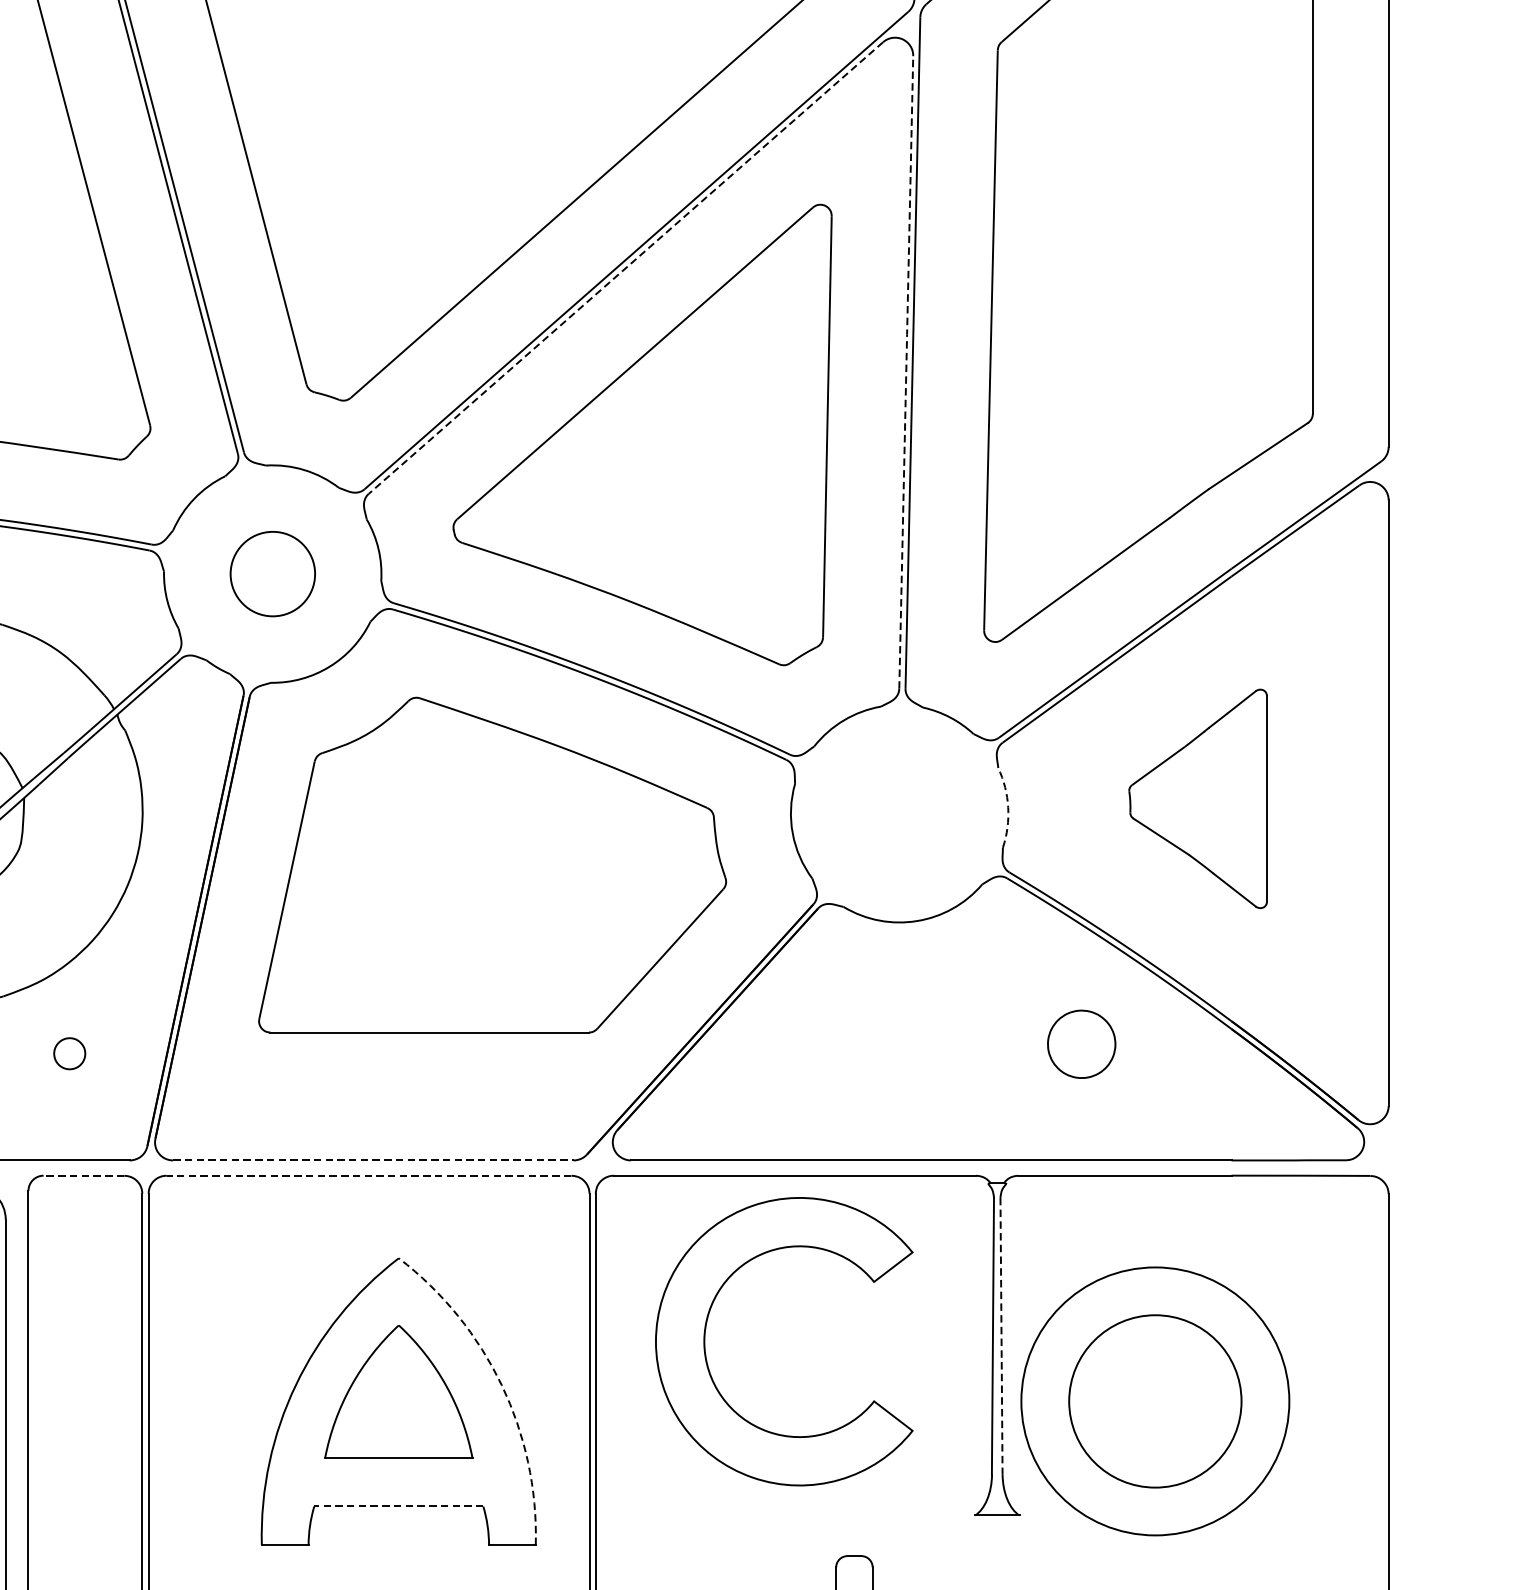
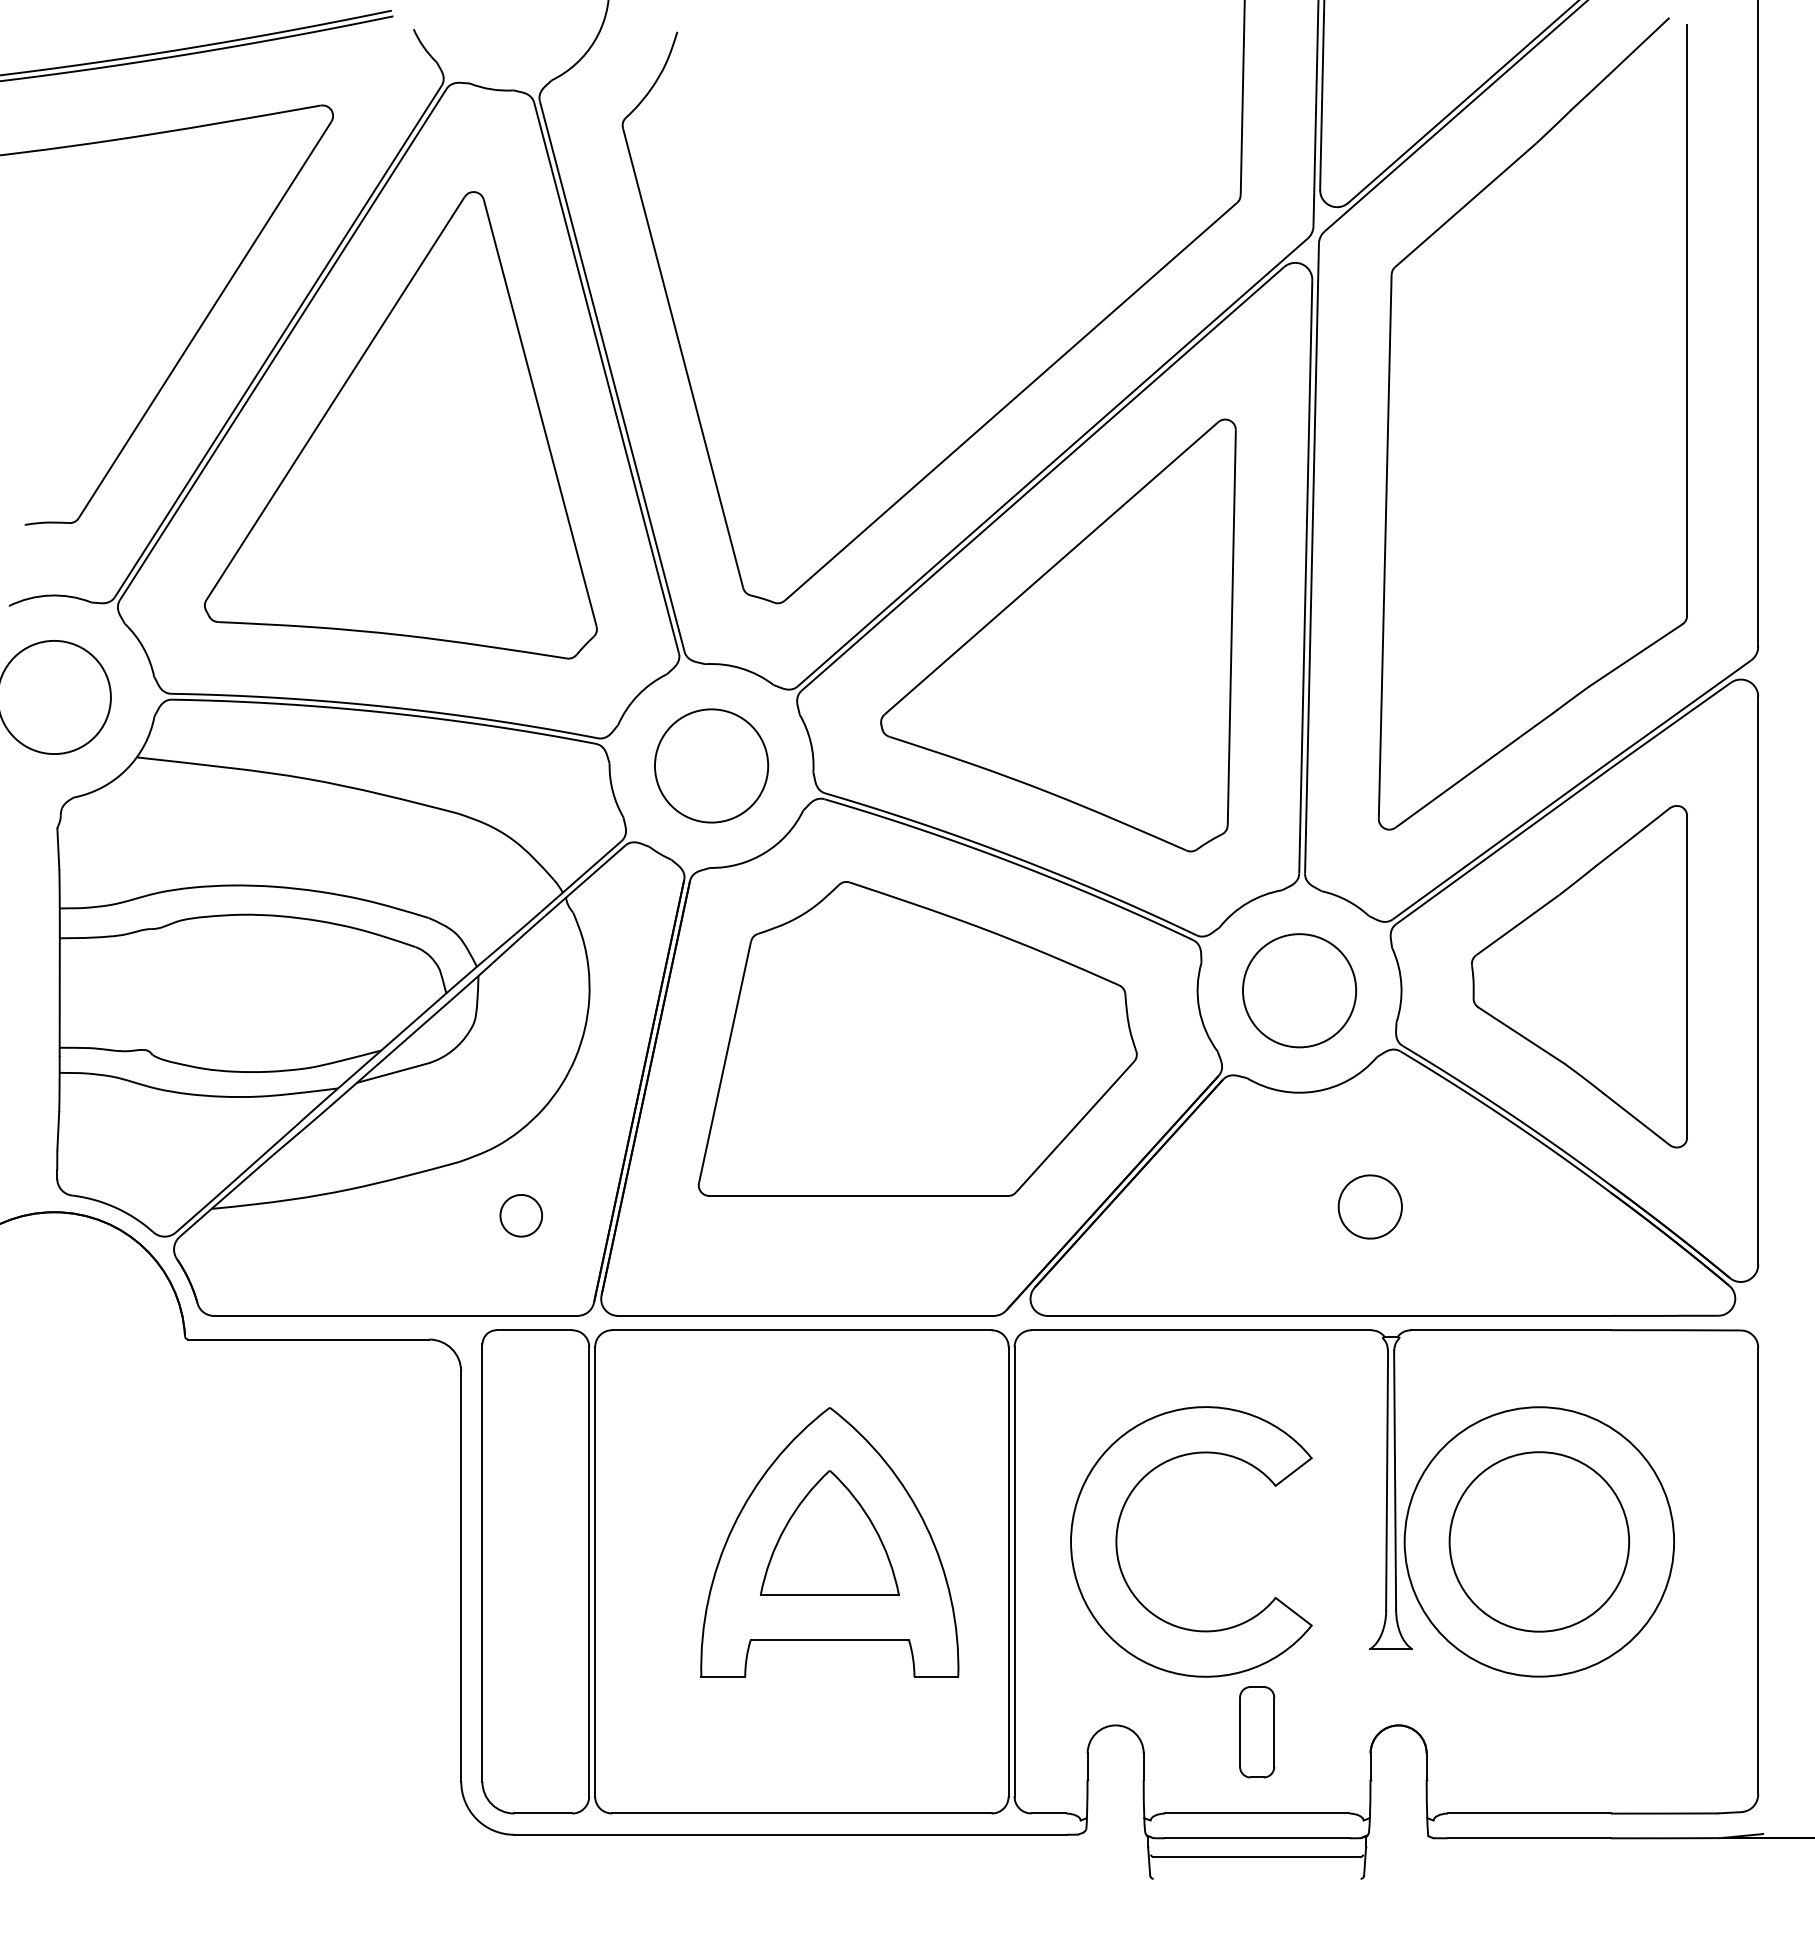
line: (625, 268) -> (1042, 479), dashed -> solid
line: (905, 372) -> (1305, 576), dashed -> solid
circle: (272, 573) -> (711, 765), size x1.43
part: (1198, 798) -> (1579, 976), size x1.67
arc: (1008, 807) -> (1401, 984), dashed -> solid
circle: (899, 813) -> (1299, 990), added
part: (1080, 1043) -> (1369, 1206), moved
part: (69, 1053) -> (520, 1215), size x1.43
line: (372, 1159) -> (805, 1315), dashed -> solid
line: (83, 1175) -> (534, 1330), dashed -> solid
line: (368, 1175) -> (801, 1330), dashed -> solid
part: (706, 1328) -> (1118, 1529), moved
line: (1001, 1335) -> (1395, 1480), dashed -> solid
arc: (501, 1384) -> (926, 1526), dashed -> solid
circle: (1155, 1400) -> (1539, 1541), size x0.71
circle: (1155, 1400) -> (1539, 1541), size x1.67
line: (398, 1506) -> (829, 1640), dashed -> solid

